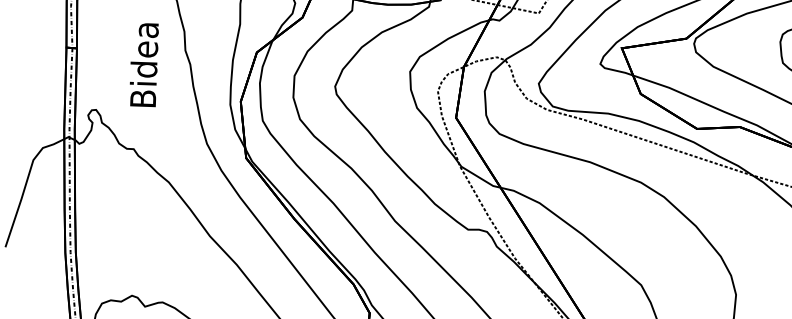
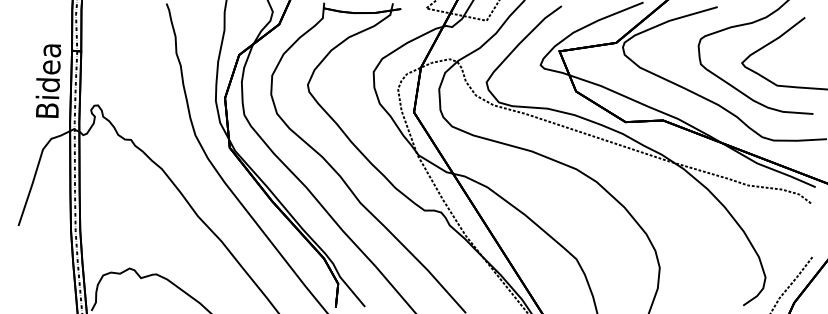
text: (144, 64) -> (48, 80), moved

